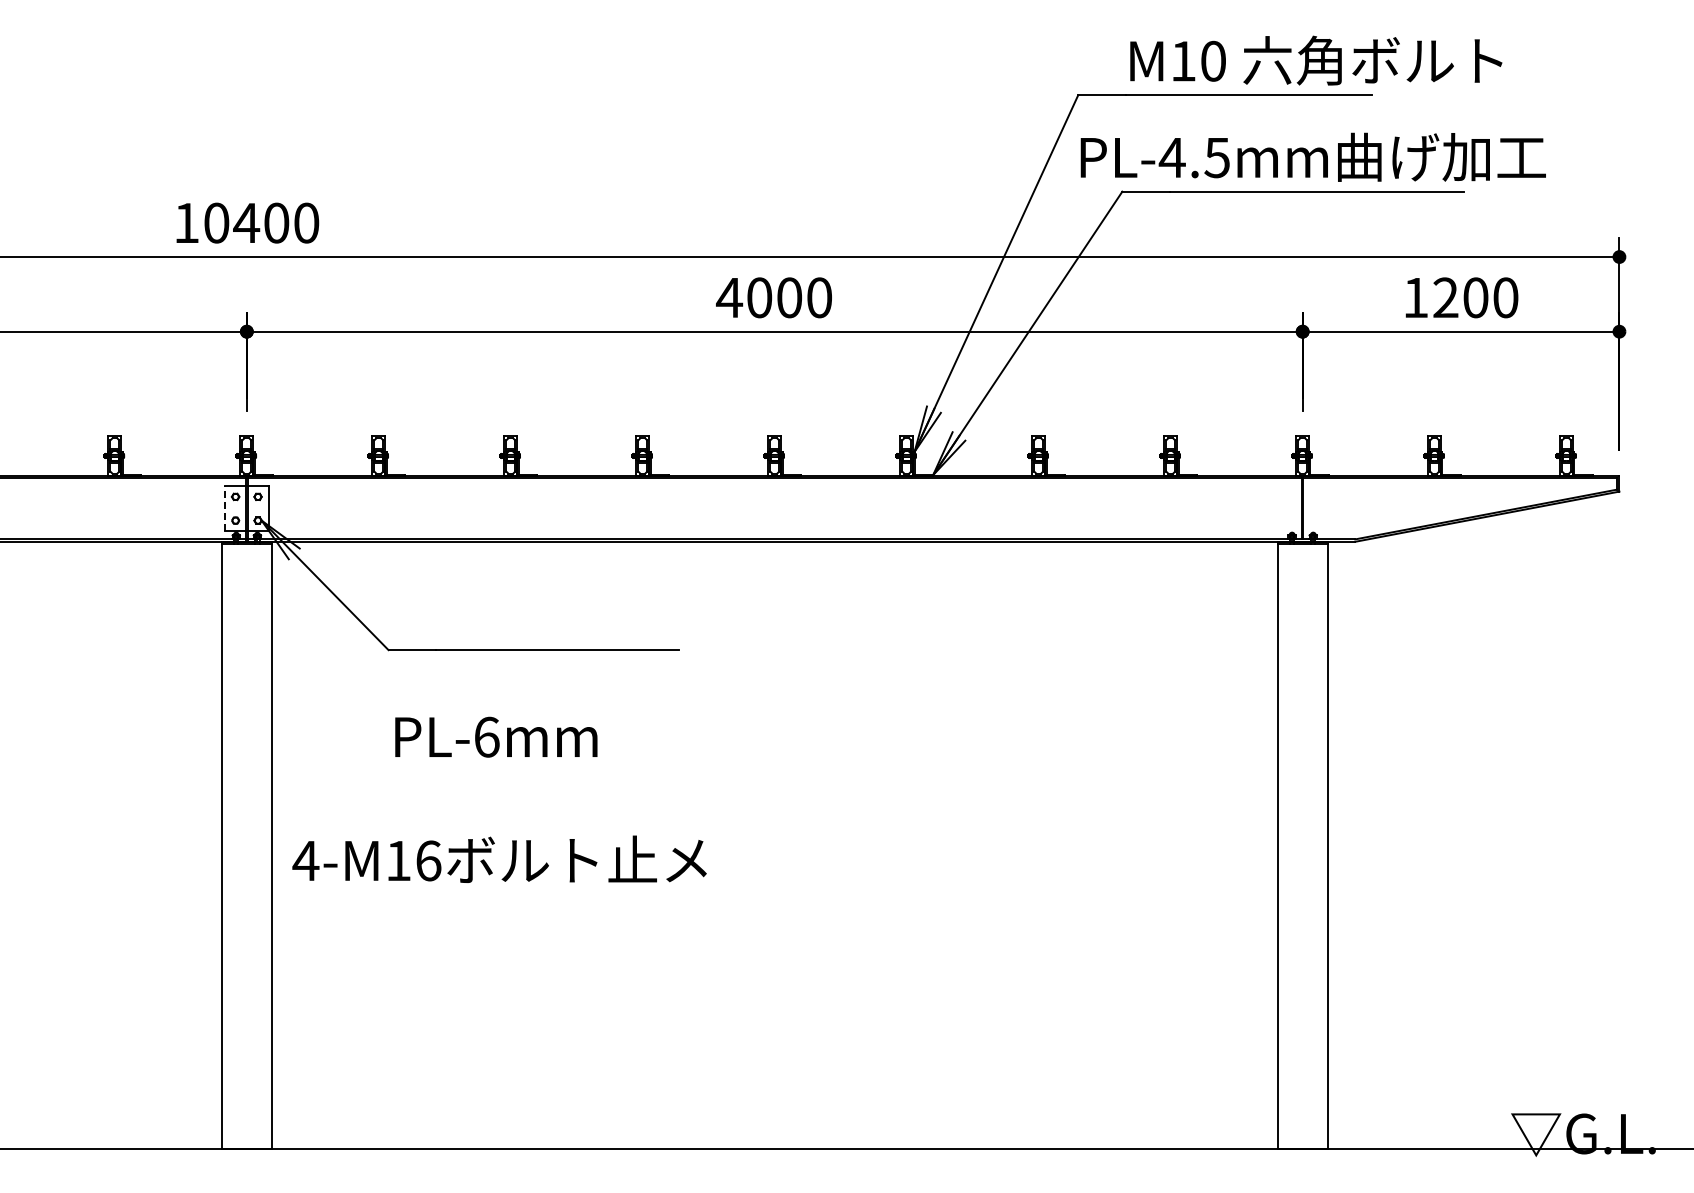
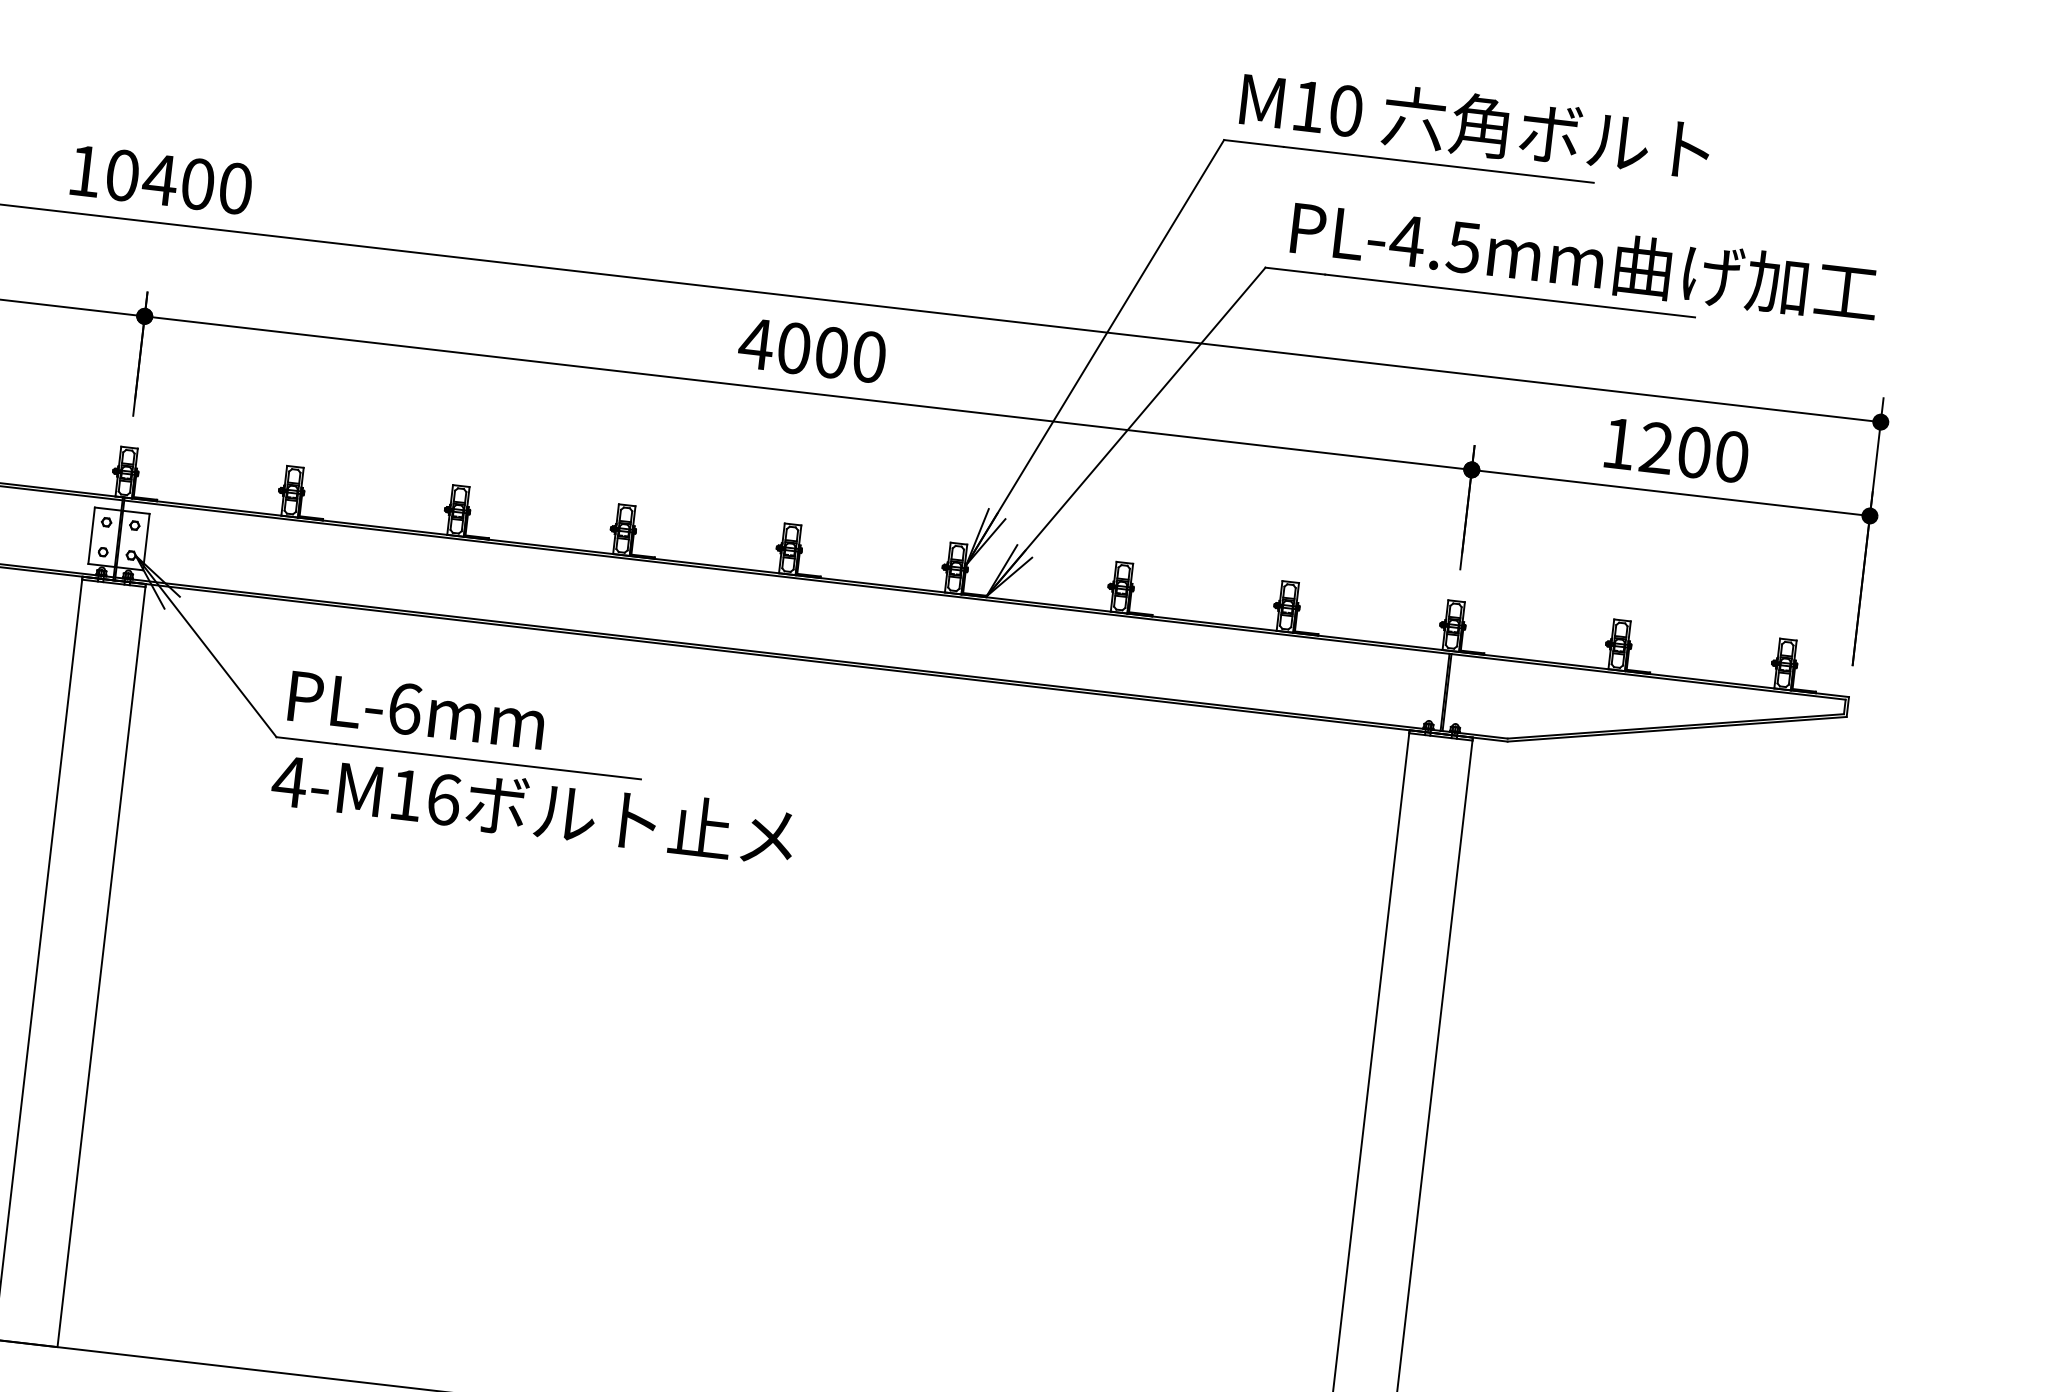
text: (1316, 60) -> (1475, 124), moved
text: (1312, 156) -> (1583, 259), moved
line: (225, 508) -> (92, 535), dashed -> solid
text: (496, 736) -> (417, 709), moved
text: (499, 858) -> (533, 806), moved

